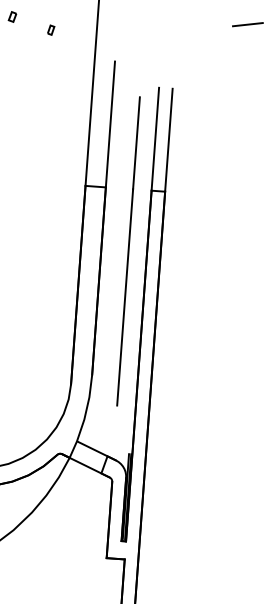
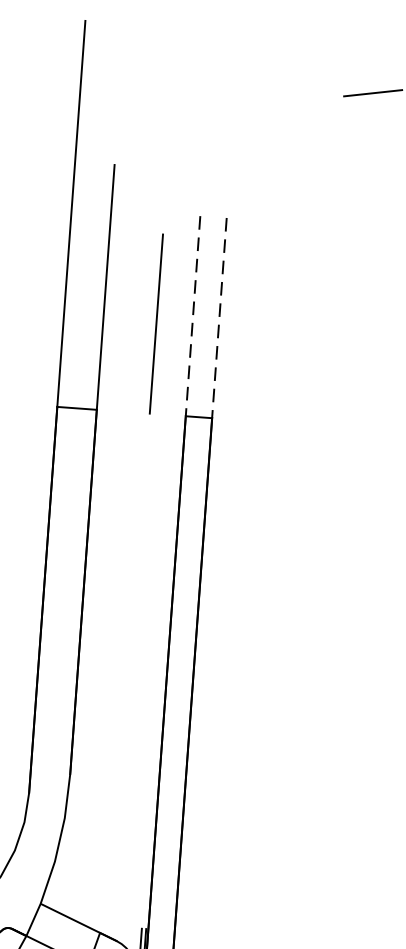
line: (155, 139) -> (193, 316), solid -> dashed
line: (168, 140) -> (218, 318), solid -> dashed
line: (125, 297) -> (135, 623), removed

